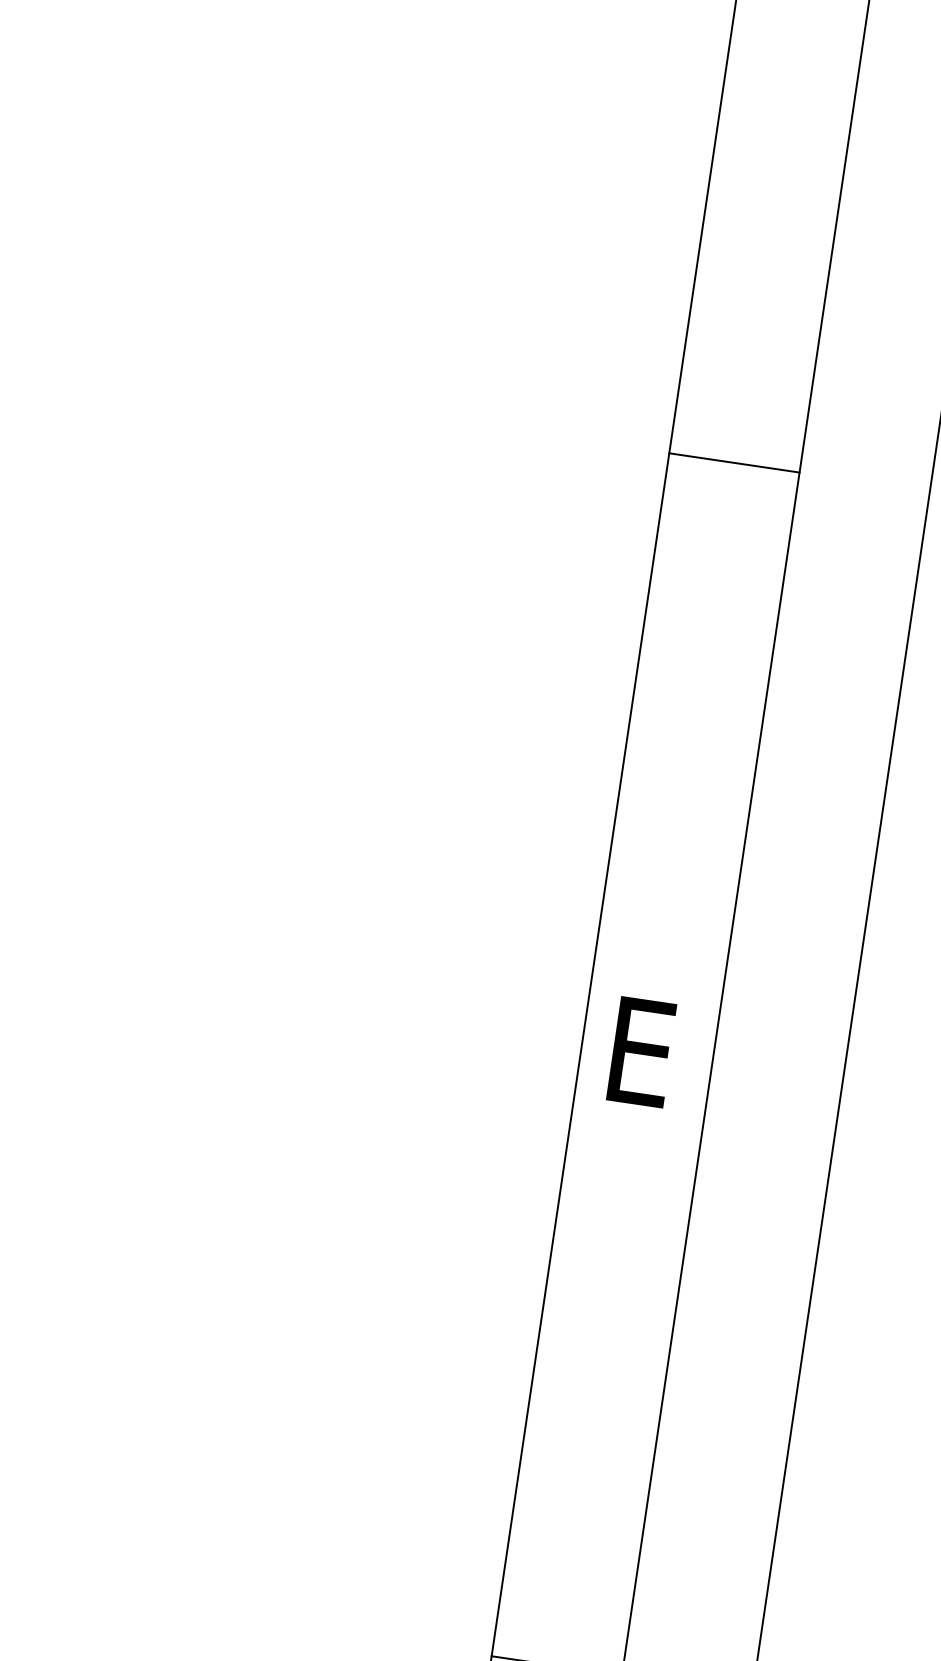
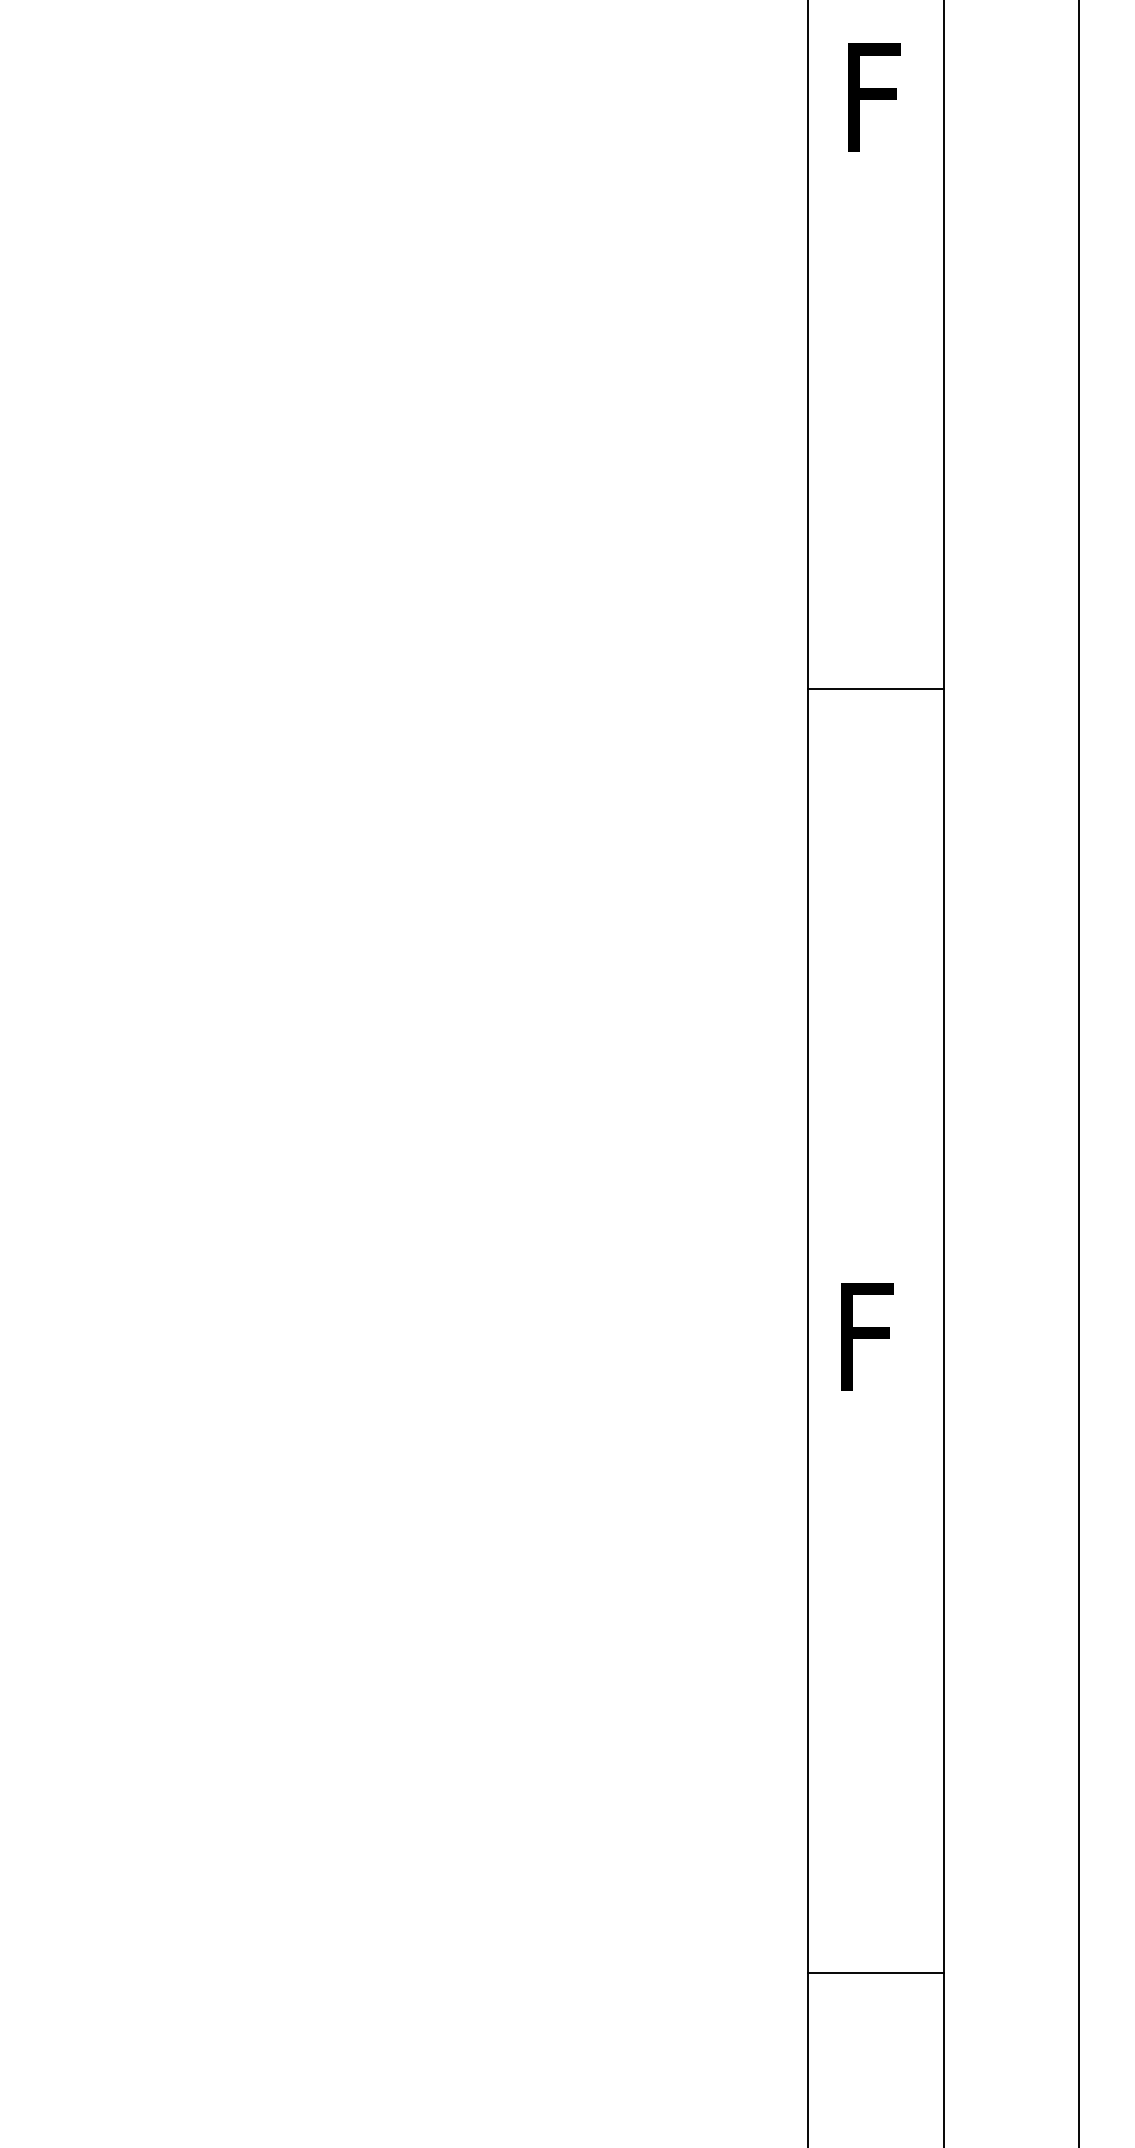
line: (733, 463) -> (875, 689), moved
text: (647, 1052) -> (876, 1336), E -> F

